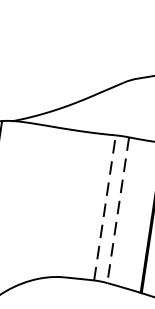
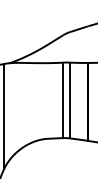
line: (105, 208) -> (63, 100), dashed -> solid
line: (118, 210) -> (70, 100), dashed -> solid

